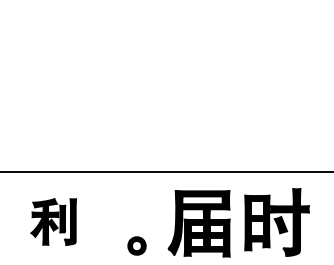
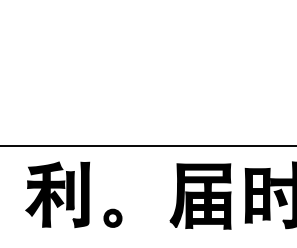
part: (53, 221) -> (57, 194), size x1.43
part: (136, 245) -> (112, 217), moved

